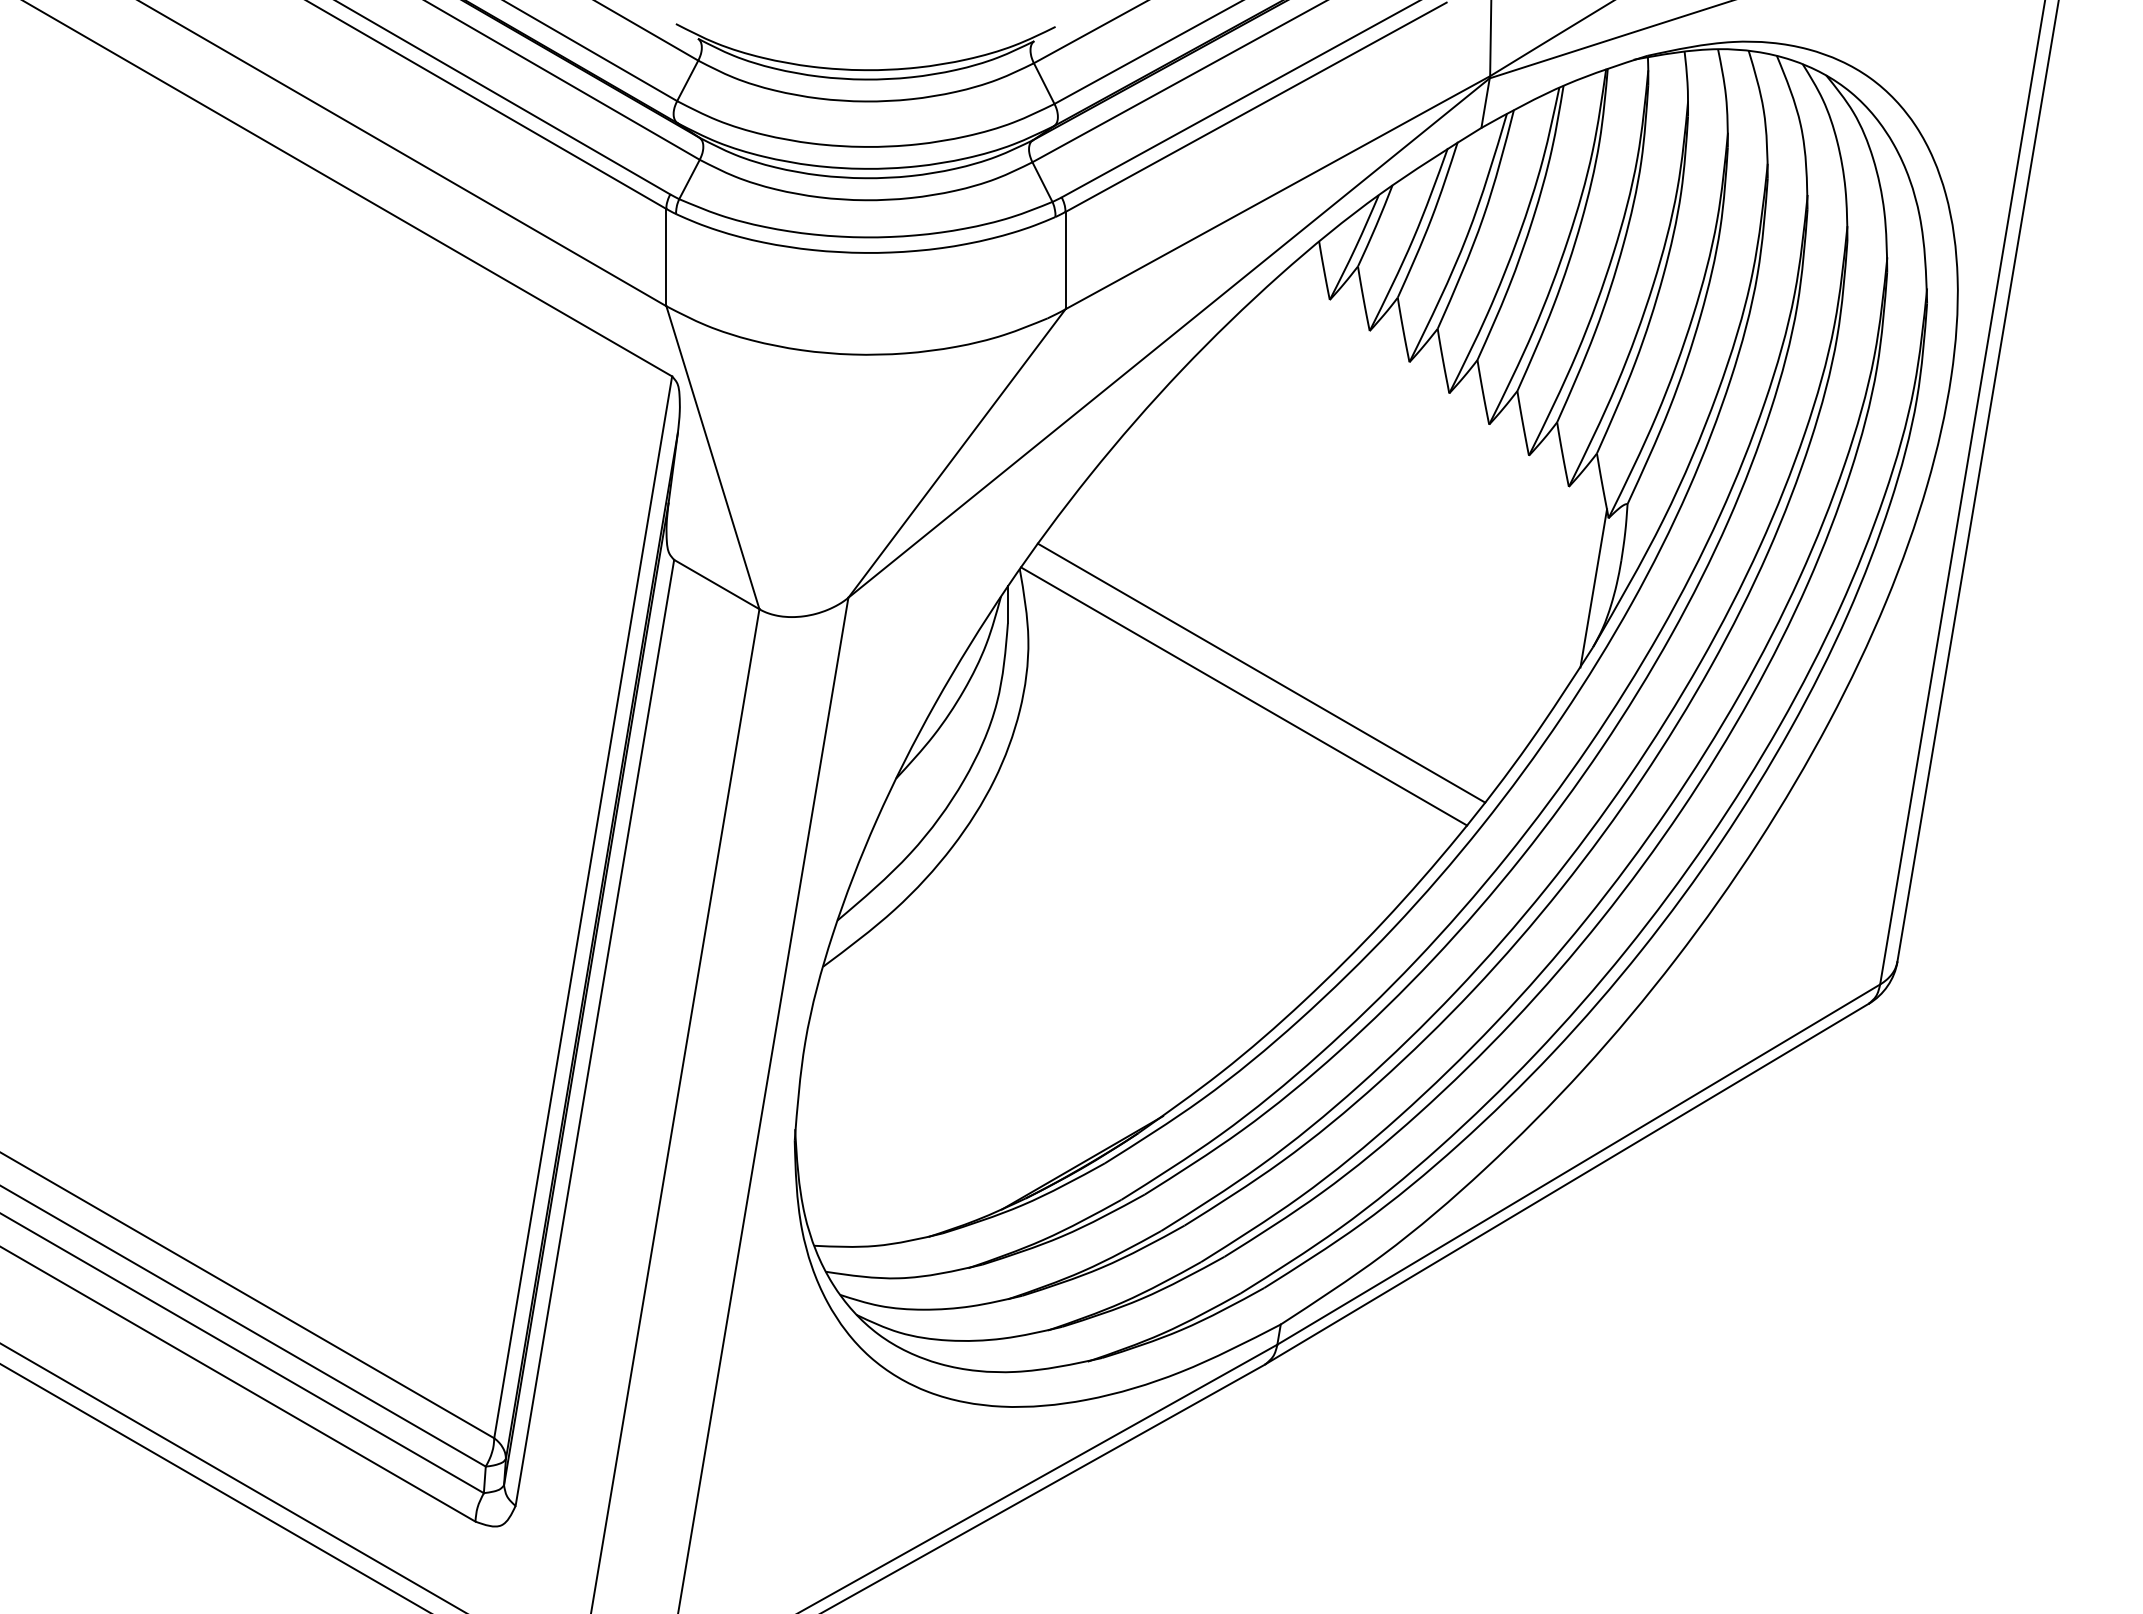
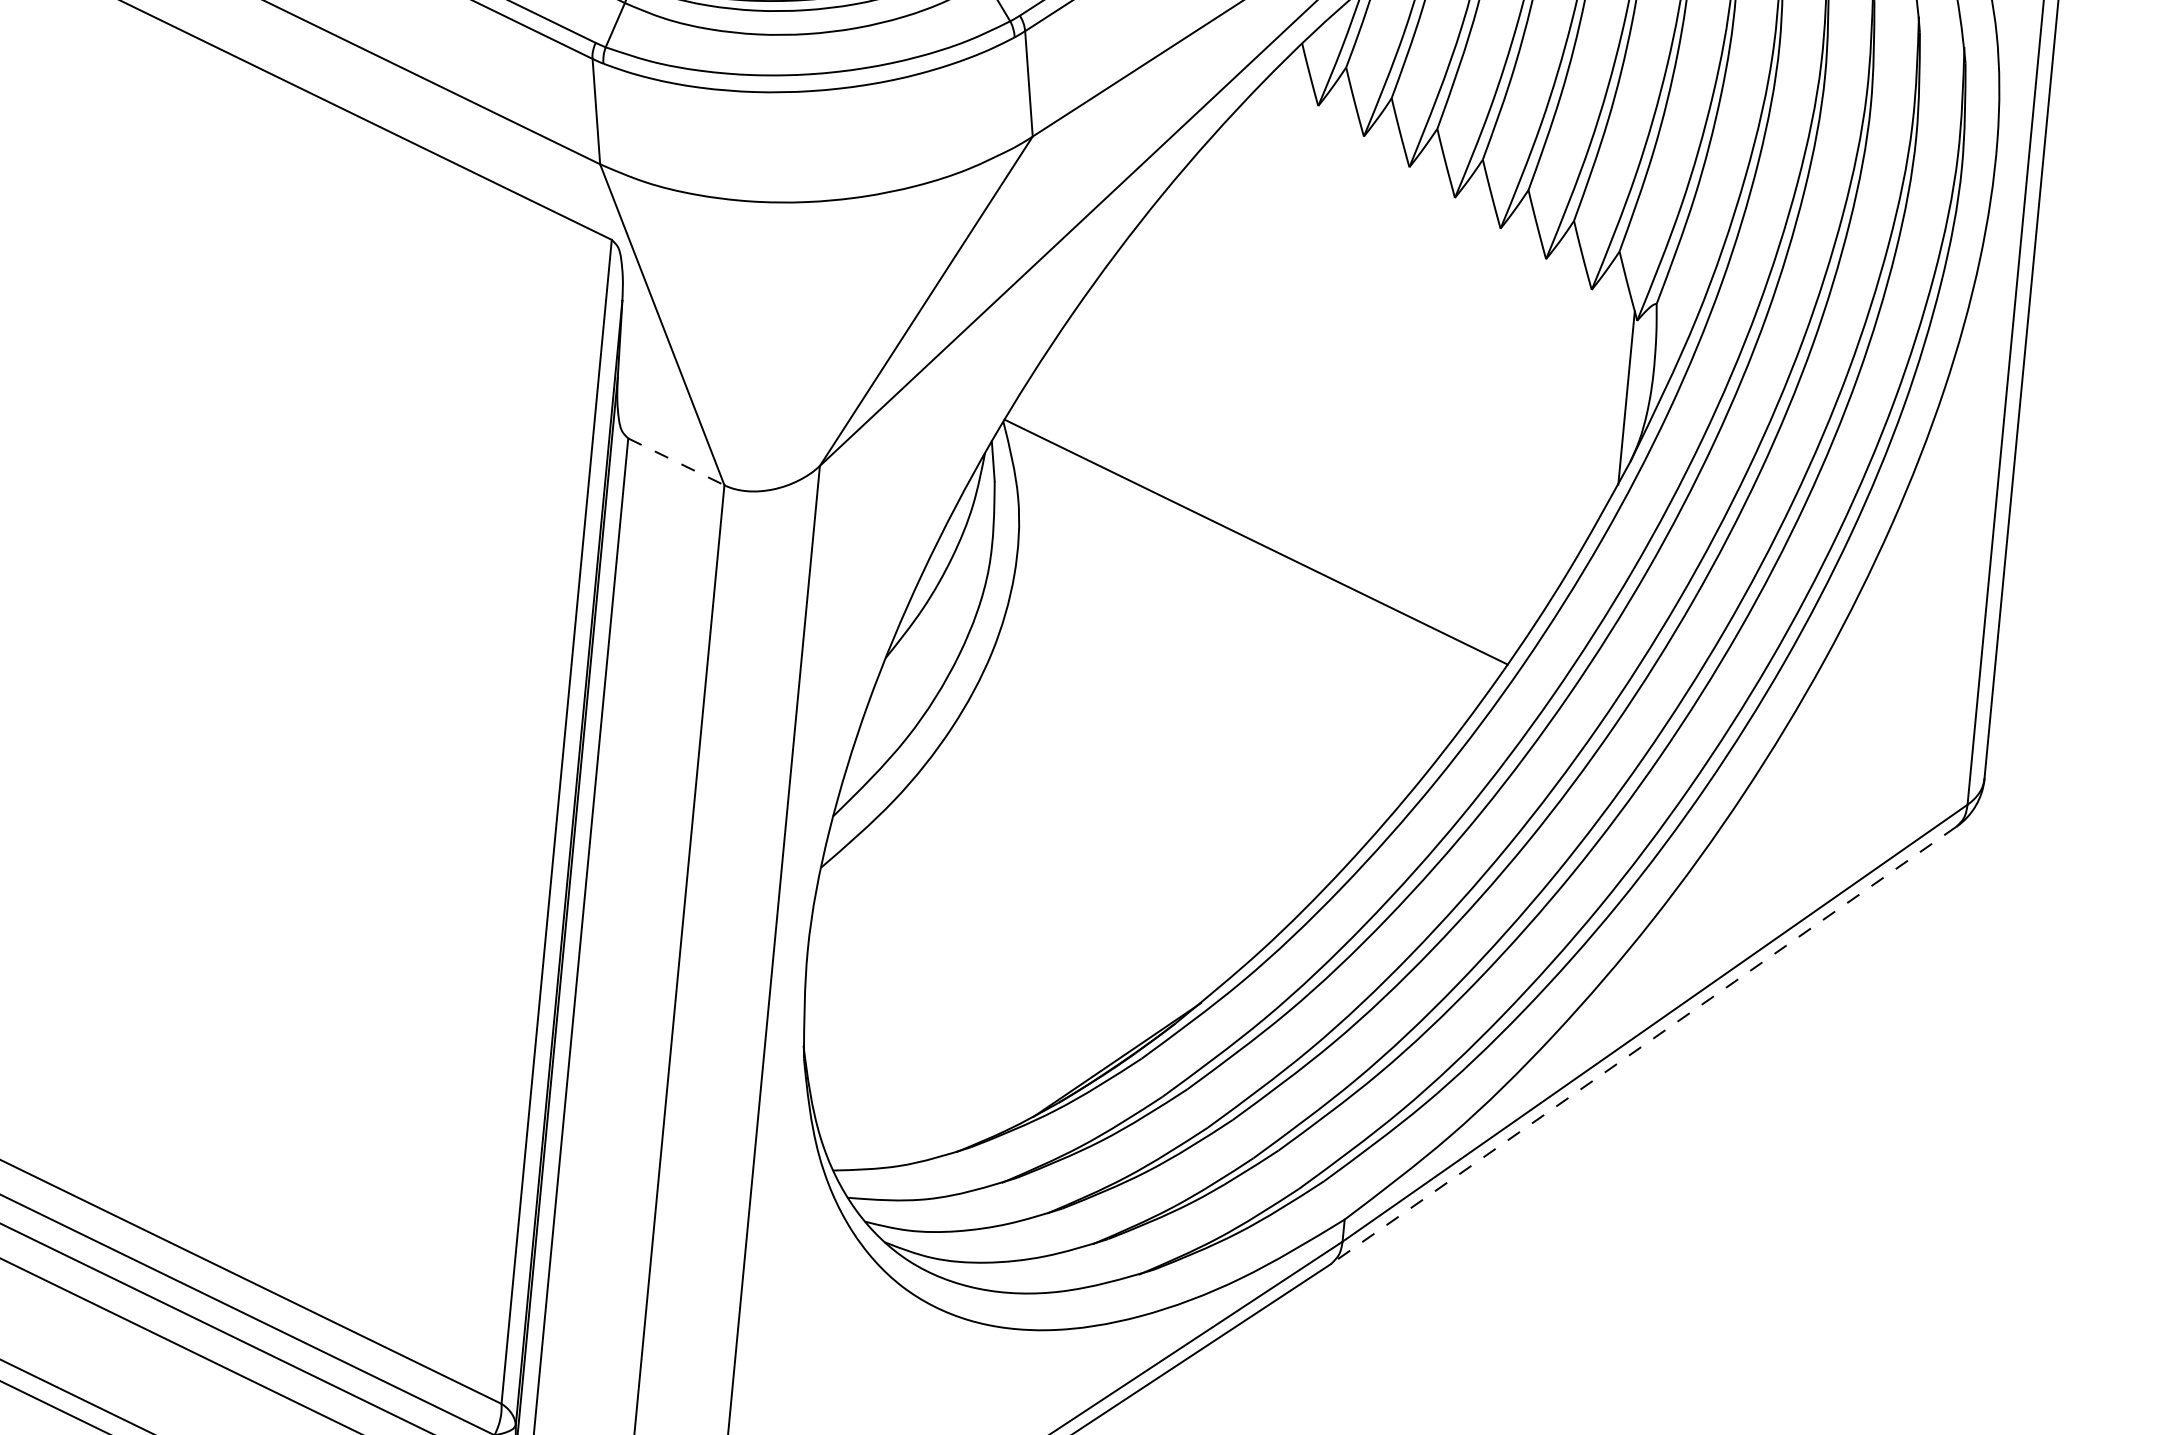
line: (717, 584) -> (677, 461), solid -> dashed
line: (1261, 672) -> (1273, 514), removed
line: (1566, 1184) -> (1643, 1045), solid -> dashed

